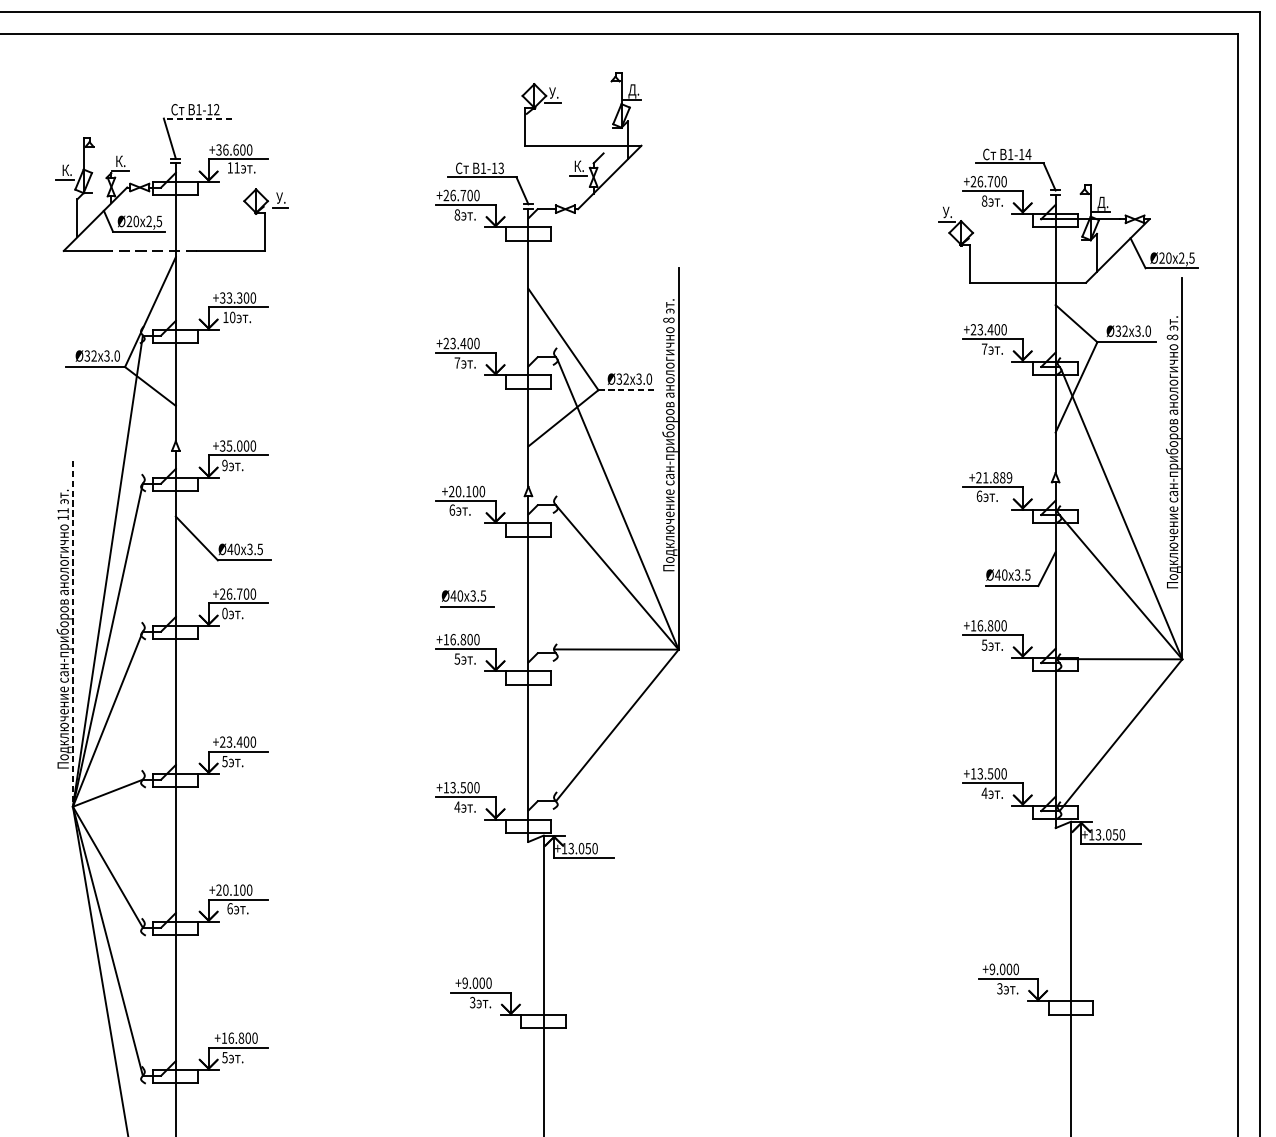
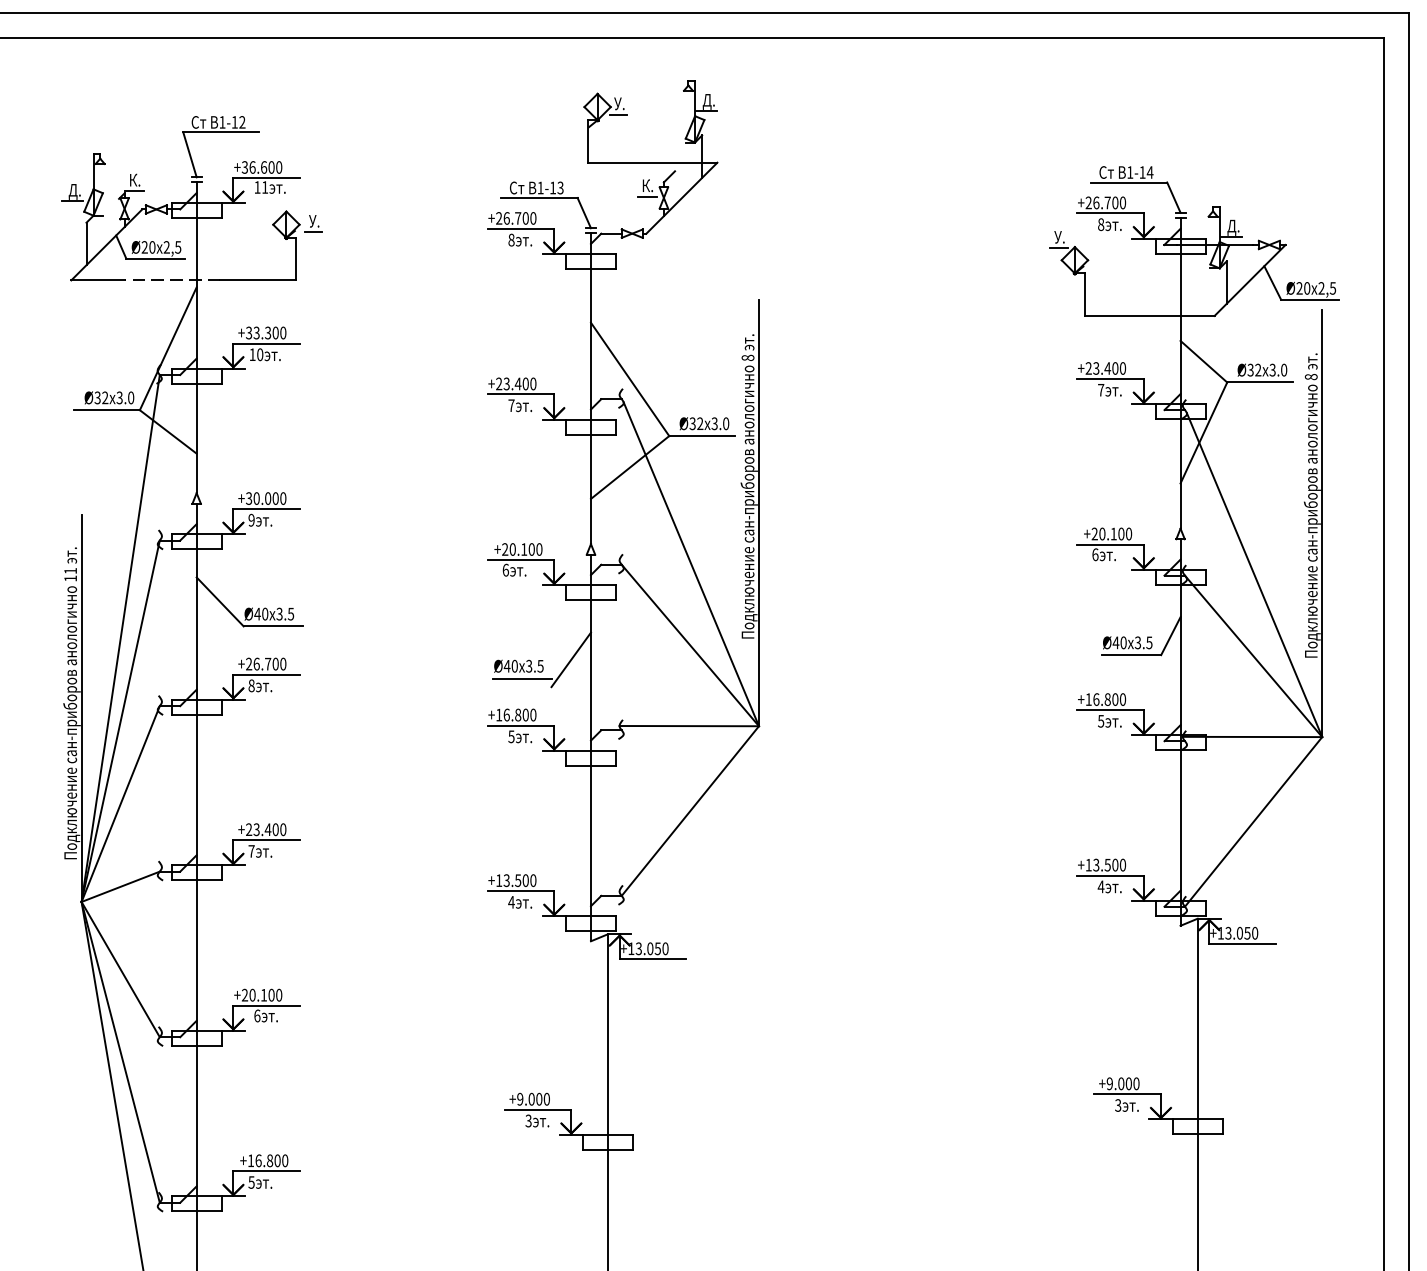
line: (197, 118) -> (220, 132), dashed -> solid
text: (66, 171) -> (74, 191), К. -> Д.
line: (628, 390) -> (702, 436), dashed -> solid
text: (229, 445) -> (256, 498), +35.000 -> +30.000
text: (997, 477) -> (1115, 533), +21.889 -> +20.100
line: (510, 589) -> (570, 659), added
text: (224, 613) -> (251, 685), 0 -> 8
line: (72, 634) -> (81, 709), dashed -> solid
text: (224, 761) -> (251, 851), 5 -> 7

